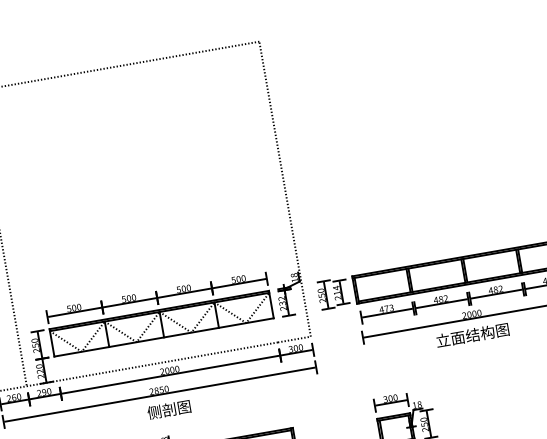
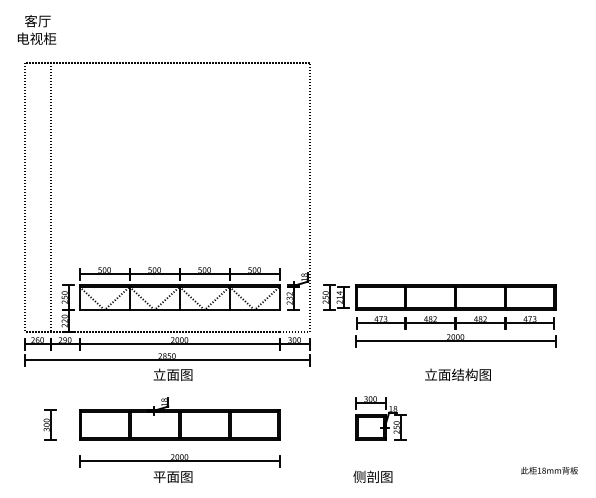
text: (472, 335) -> (457, 374), moved
text: (162, 410) -> (166, 374), 侧剖图 -> 立面图

